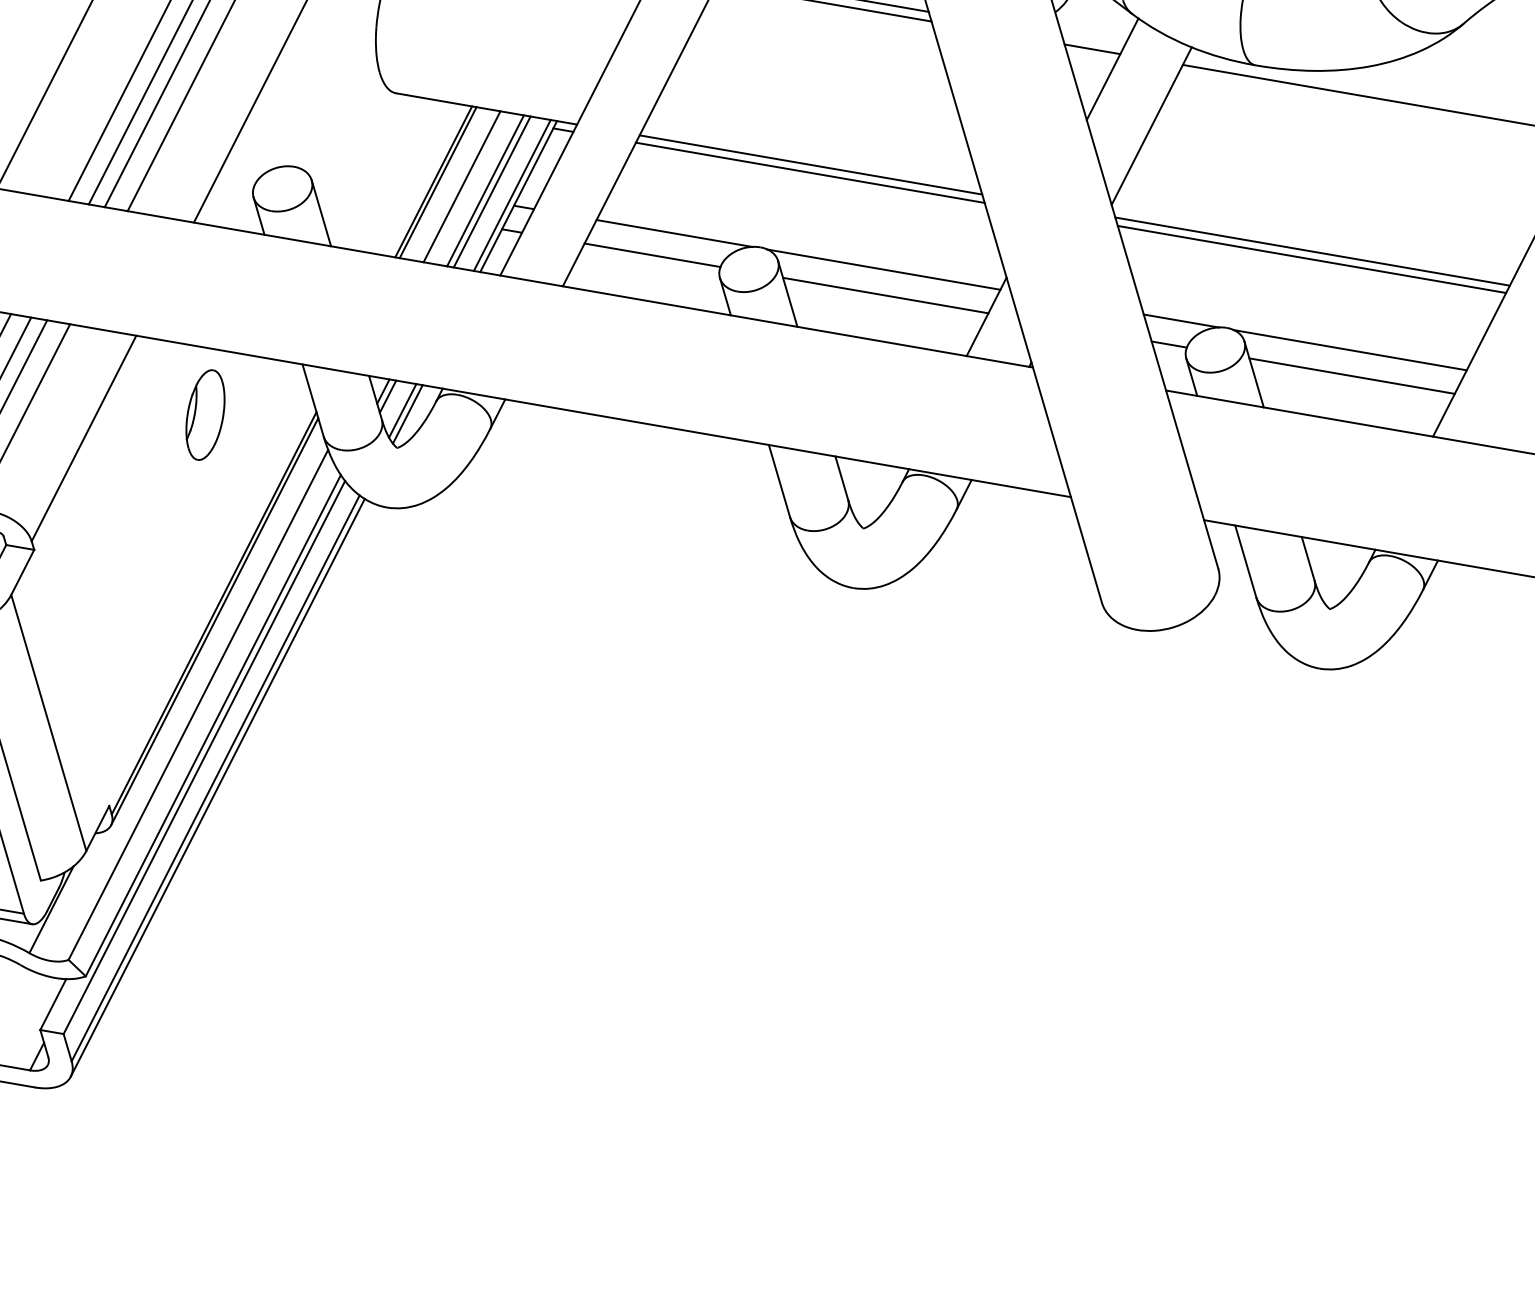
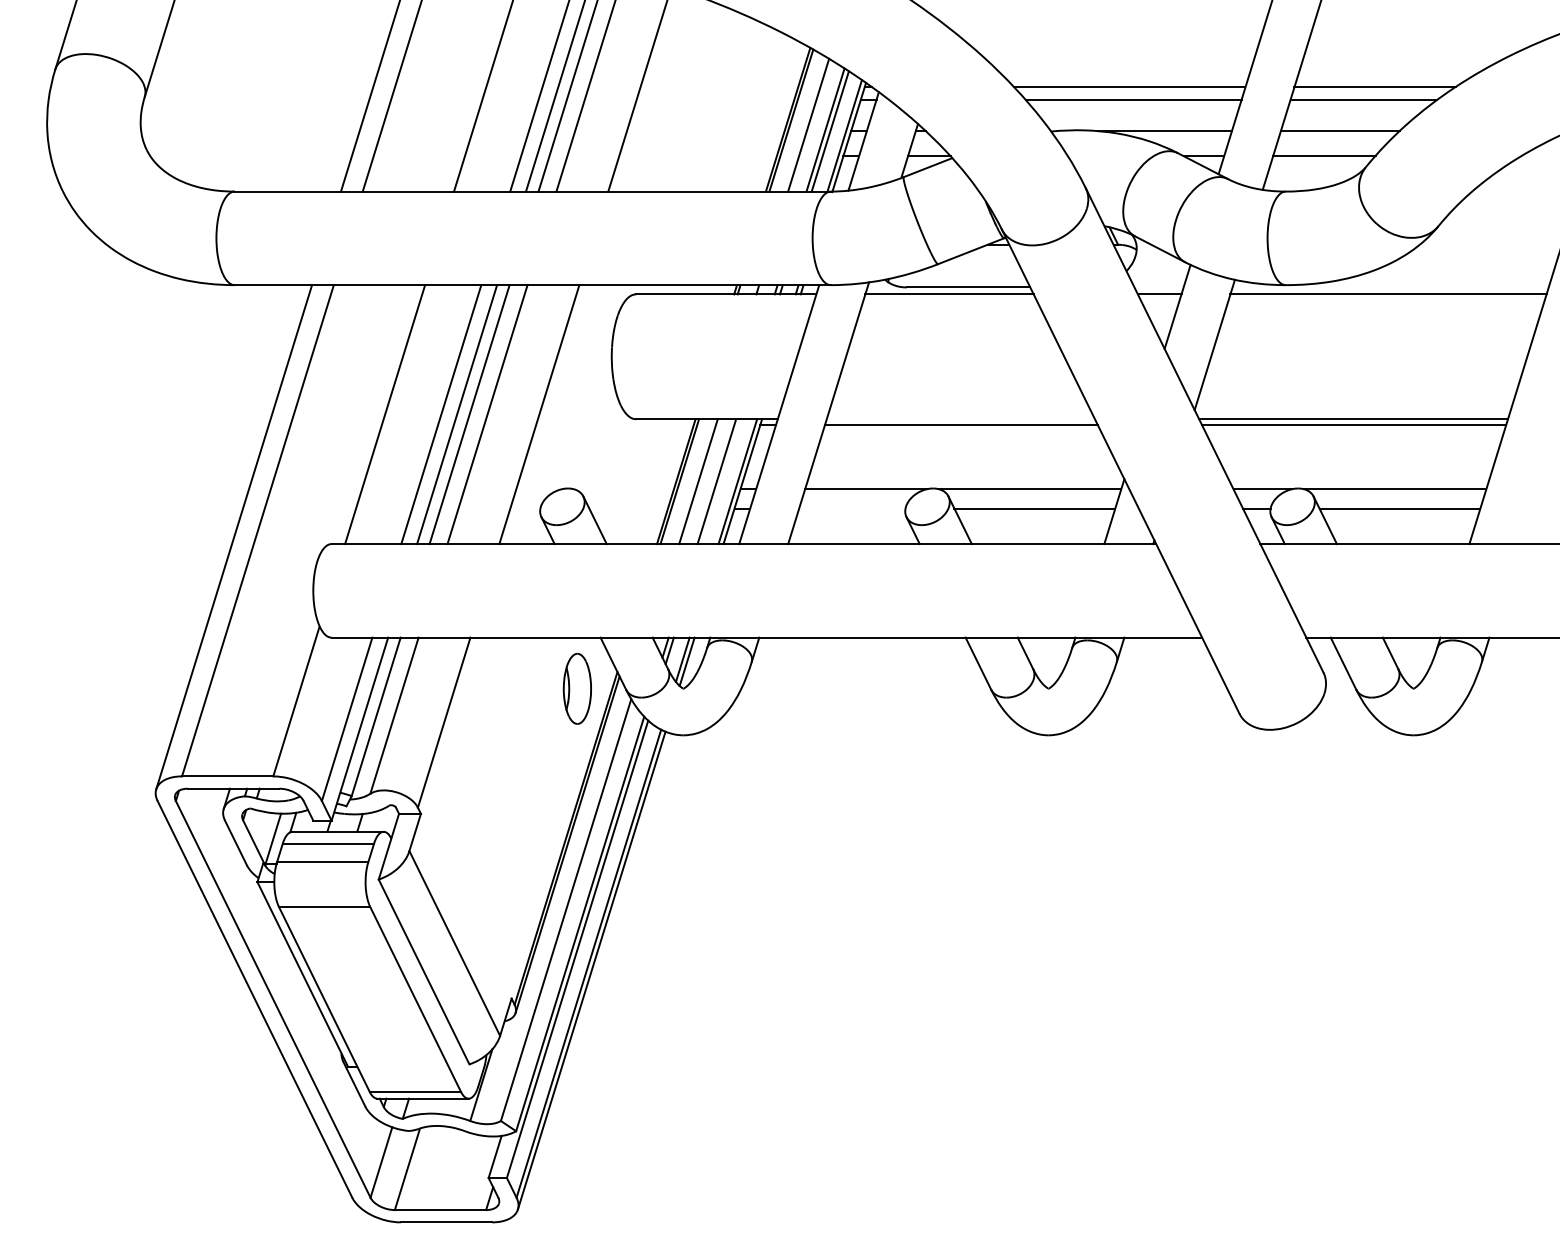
line: (810, 165) -> (960, 419), removed
line: (491, 191) -> (721, 481), removed
line: (652, 255) -> (852, 508), removed
part: (204, 414) -> (576, 688), moved

